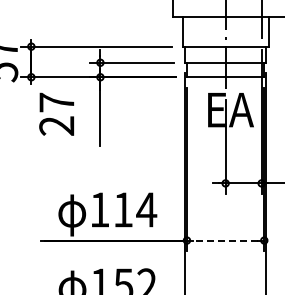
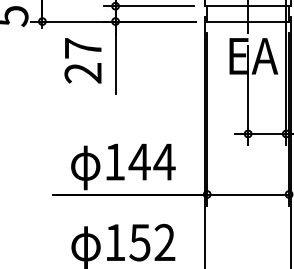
text: (56, 113) -> (82, 59), moved
text: (122, 209) -> (138, 161), 114 -> 144
line: (225, 240) -> (248, 194), dashed -> solid

